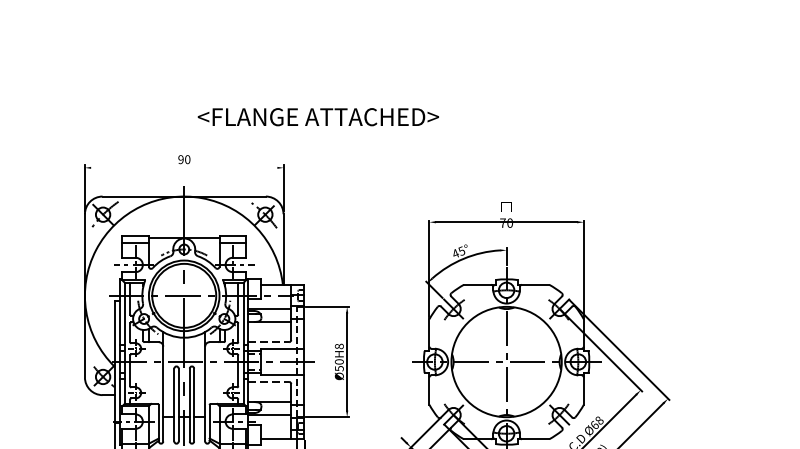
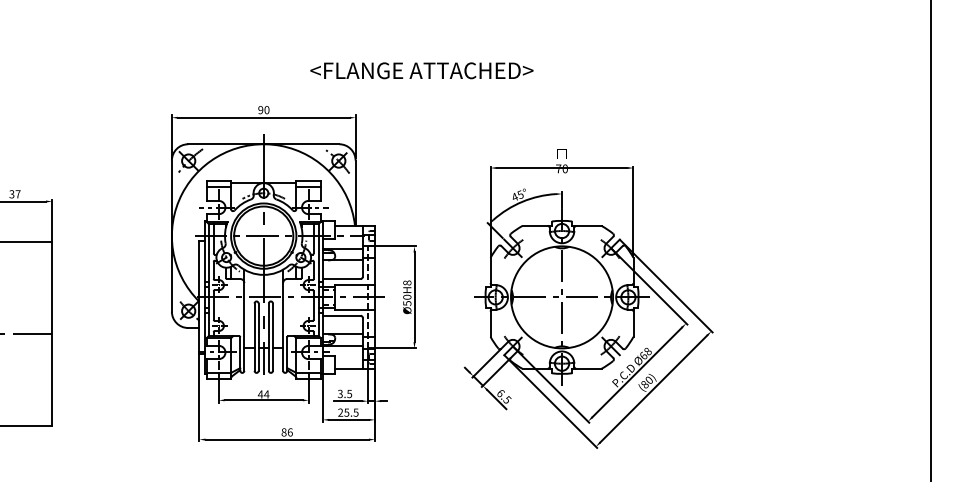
text: (317, 116) -> (421, 70), moved
line: (183, 167) -> (263, 117), added
line: (268, 342) -> (341, 279), dashed -> solid
line: (268, 381) -> (341, 315), dashed -> solid

